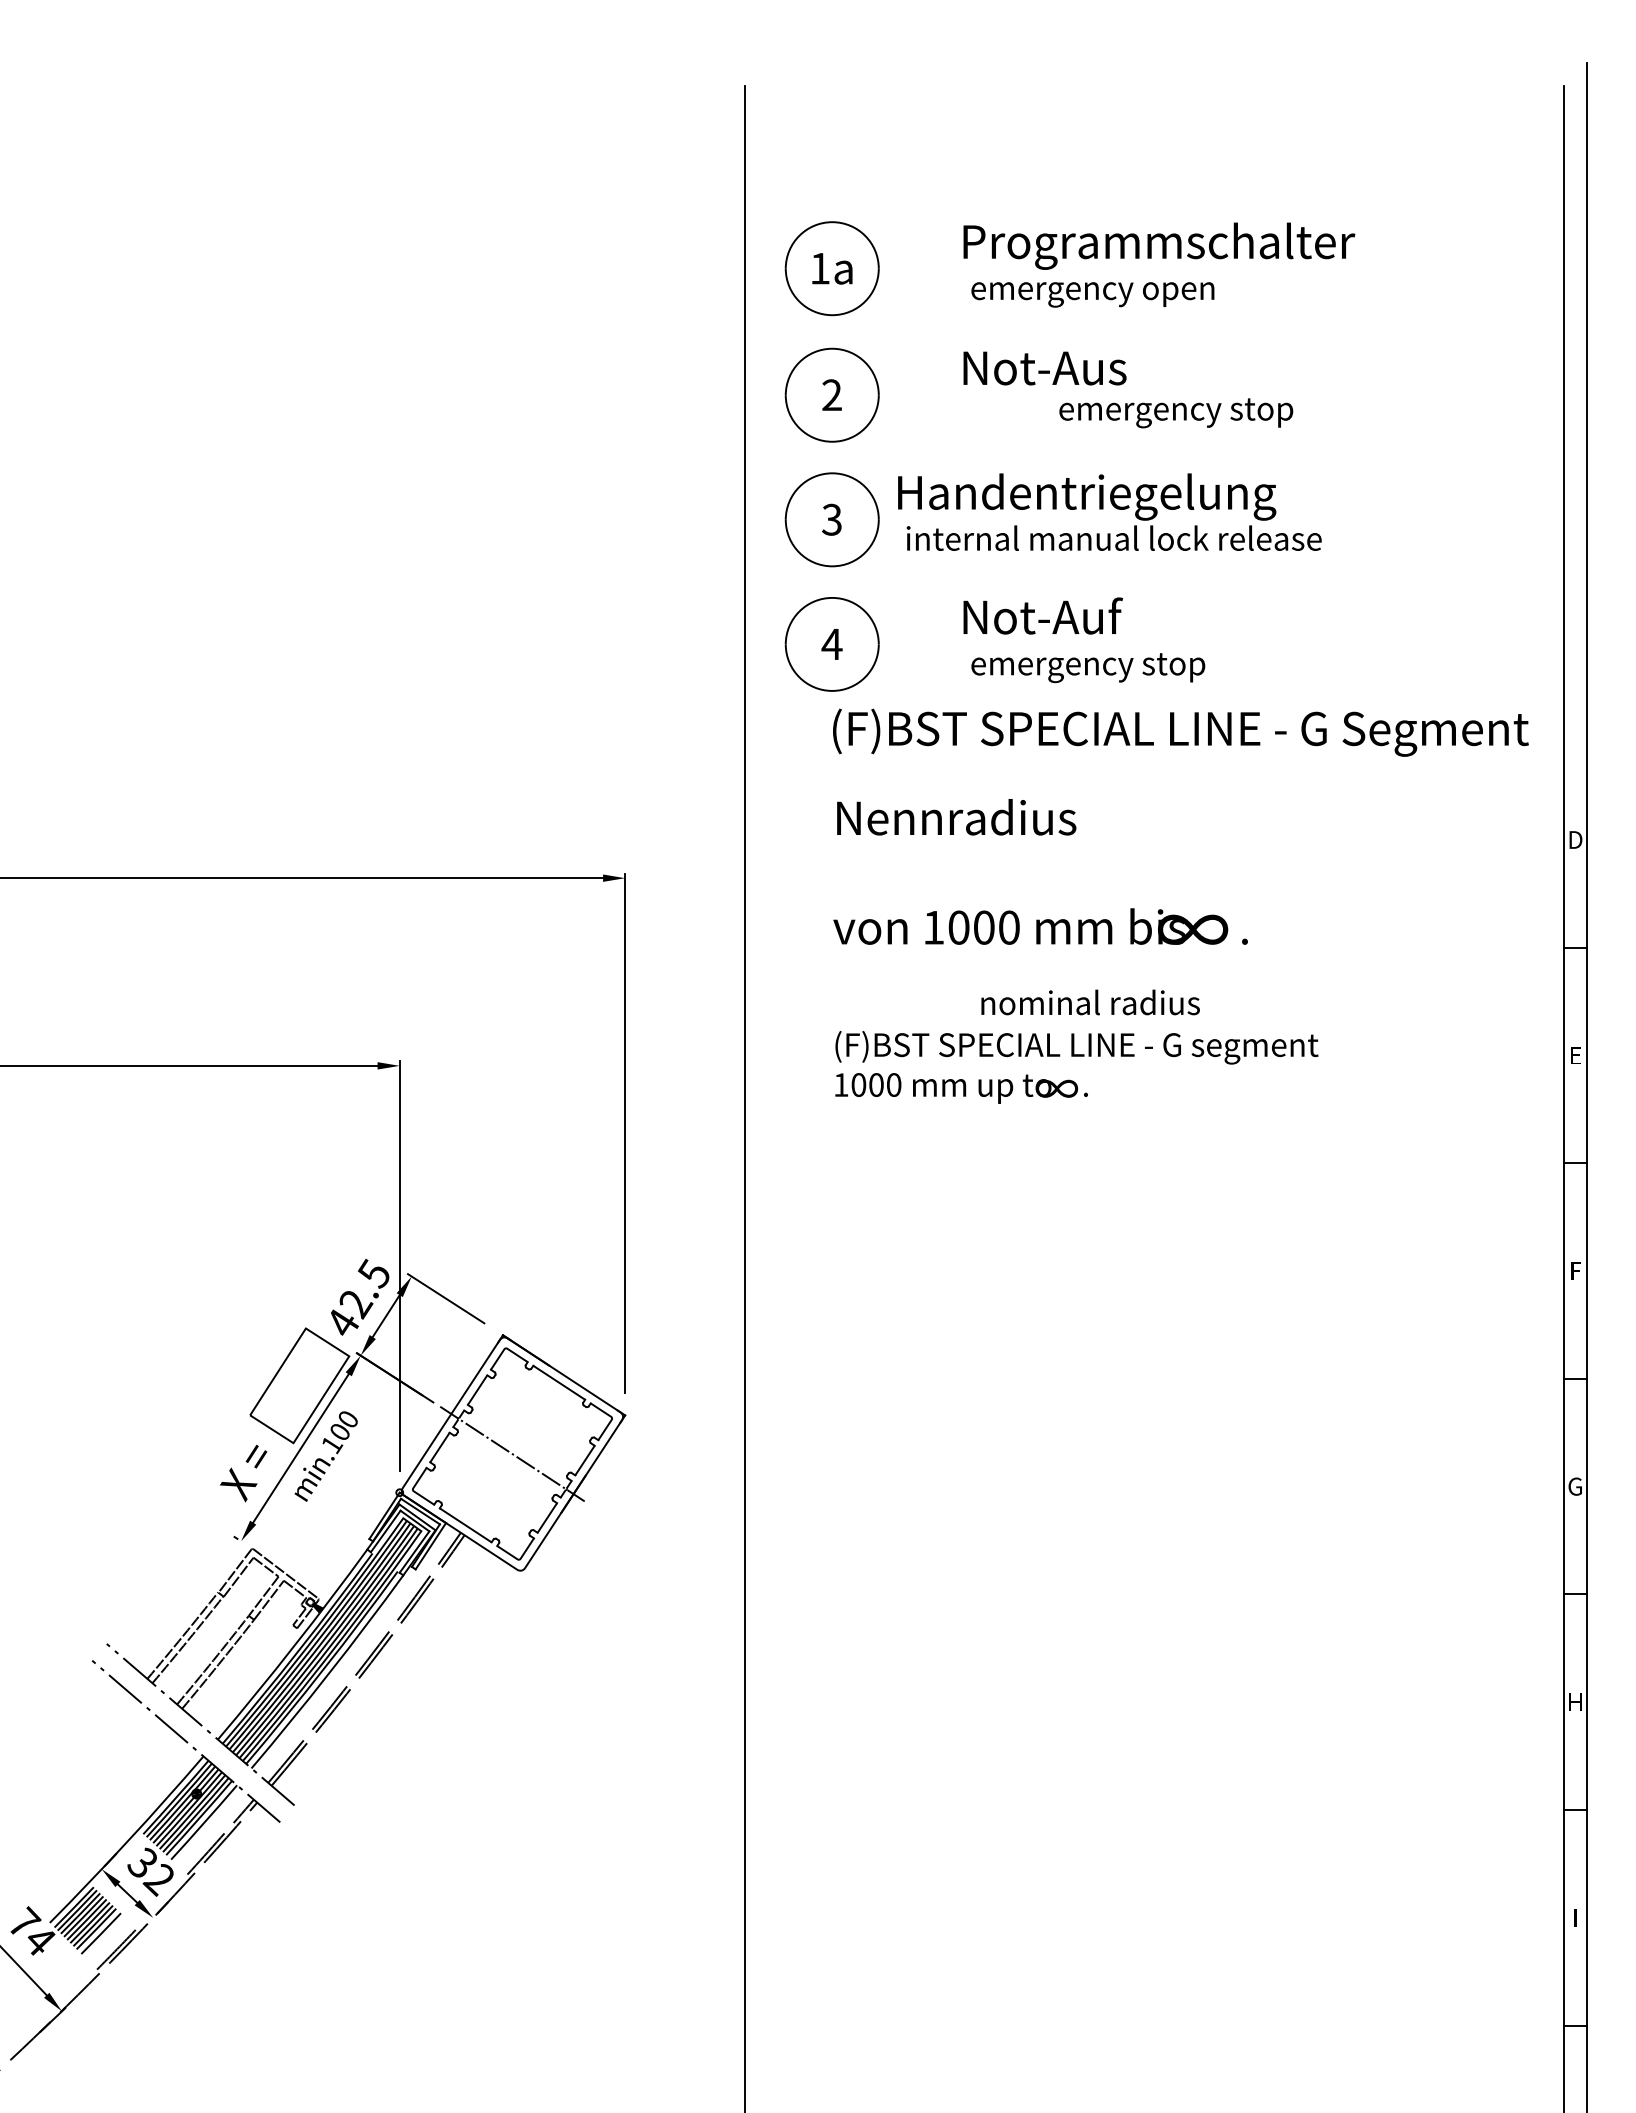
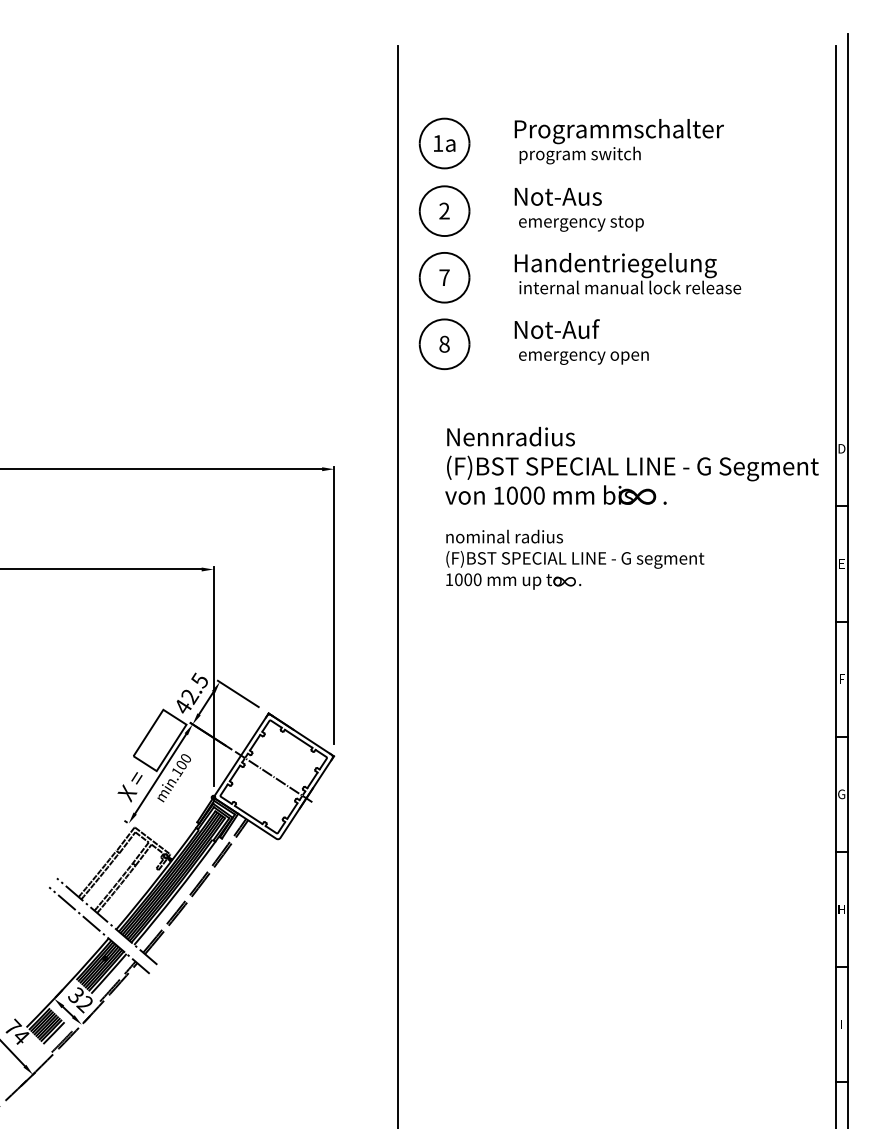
text: (1092, 291) -> (583, 155), emergency open -> program switch
text: (1176, 412) -> (581, 223), moved
text: (1109, 511) -> (627, 273), moved
text: (832, 519) -> (444, 277), 3 -> 7
text: (832, 642) -> (444, 343), 4 -> 8
text: (1178, 667) -> (629, 356), emergency stop -> emergency open
text: (1180, 732) -> (632, 468), moved
text: (1090, 1002) -> (504, 536), moved

